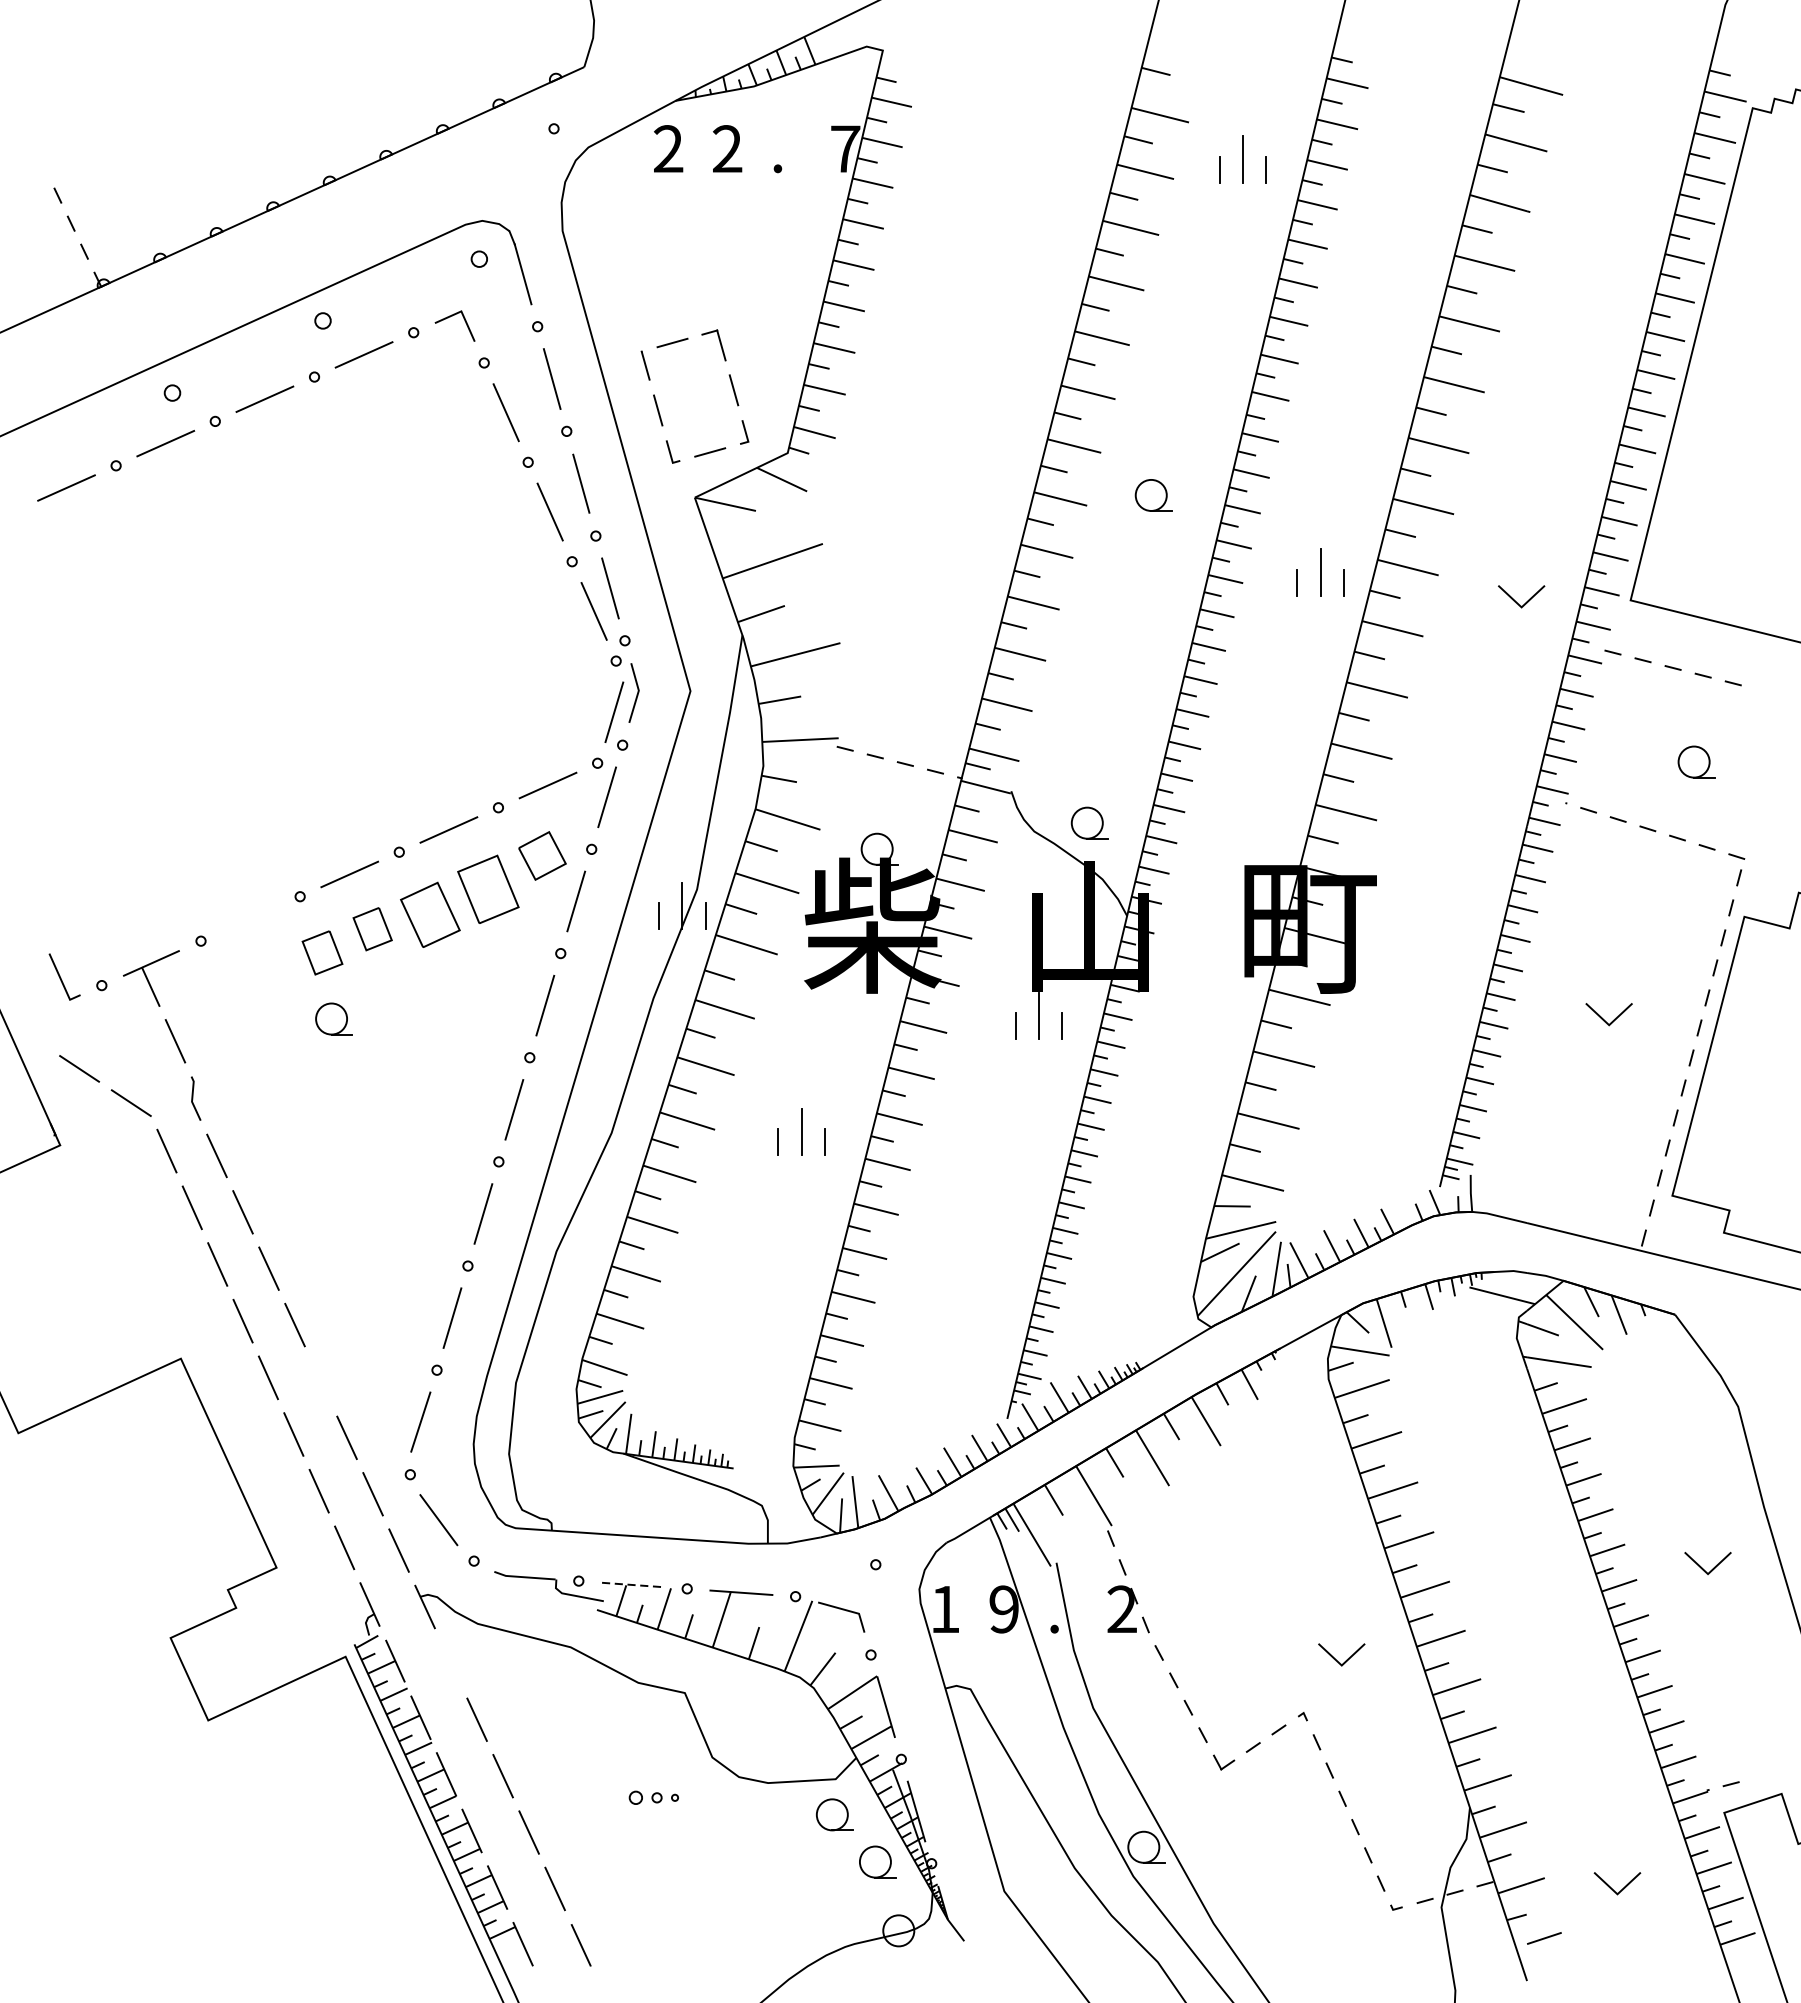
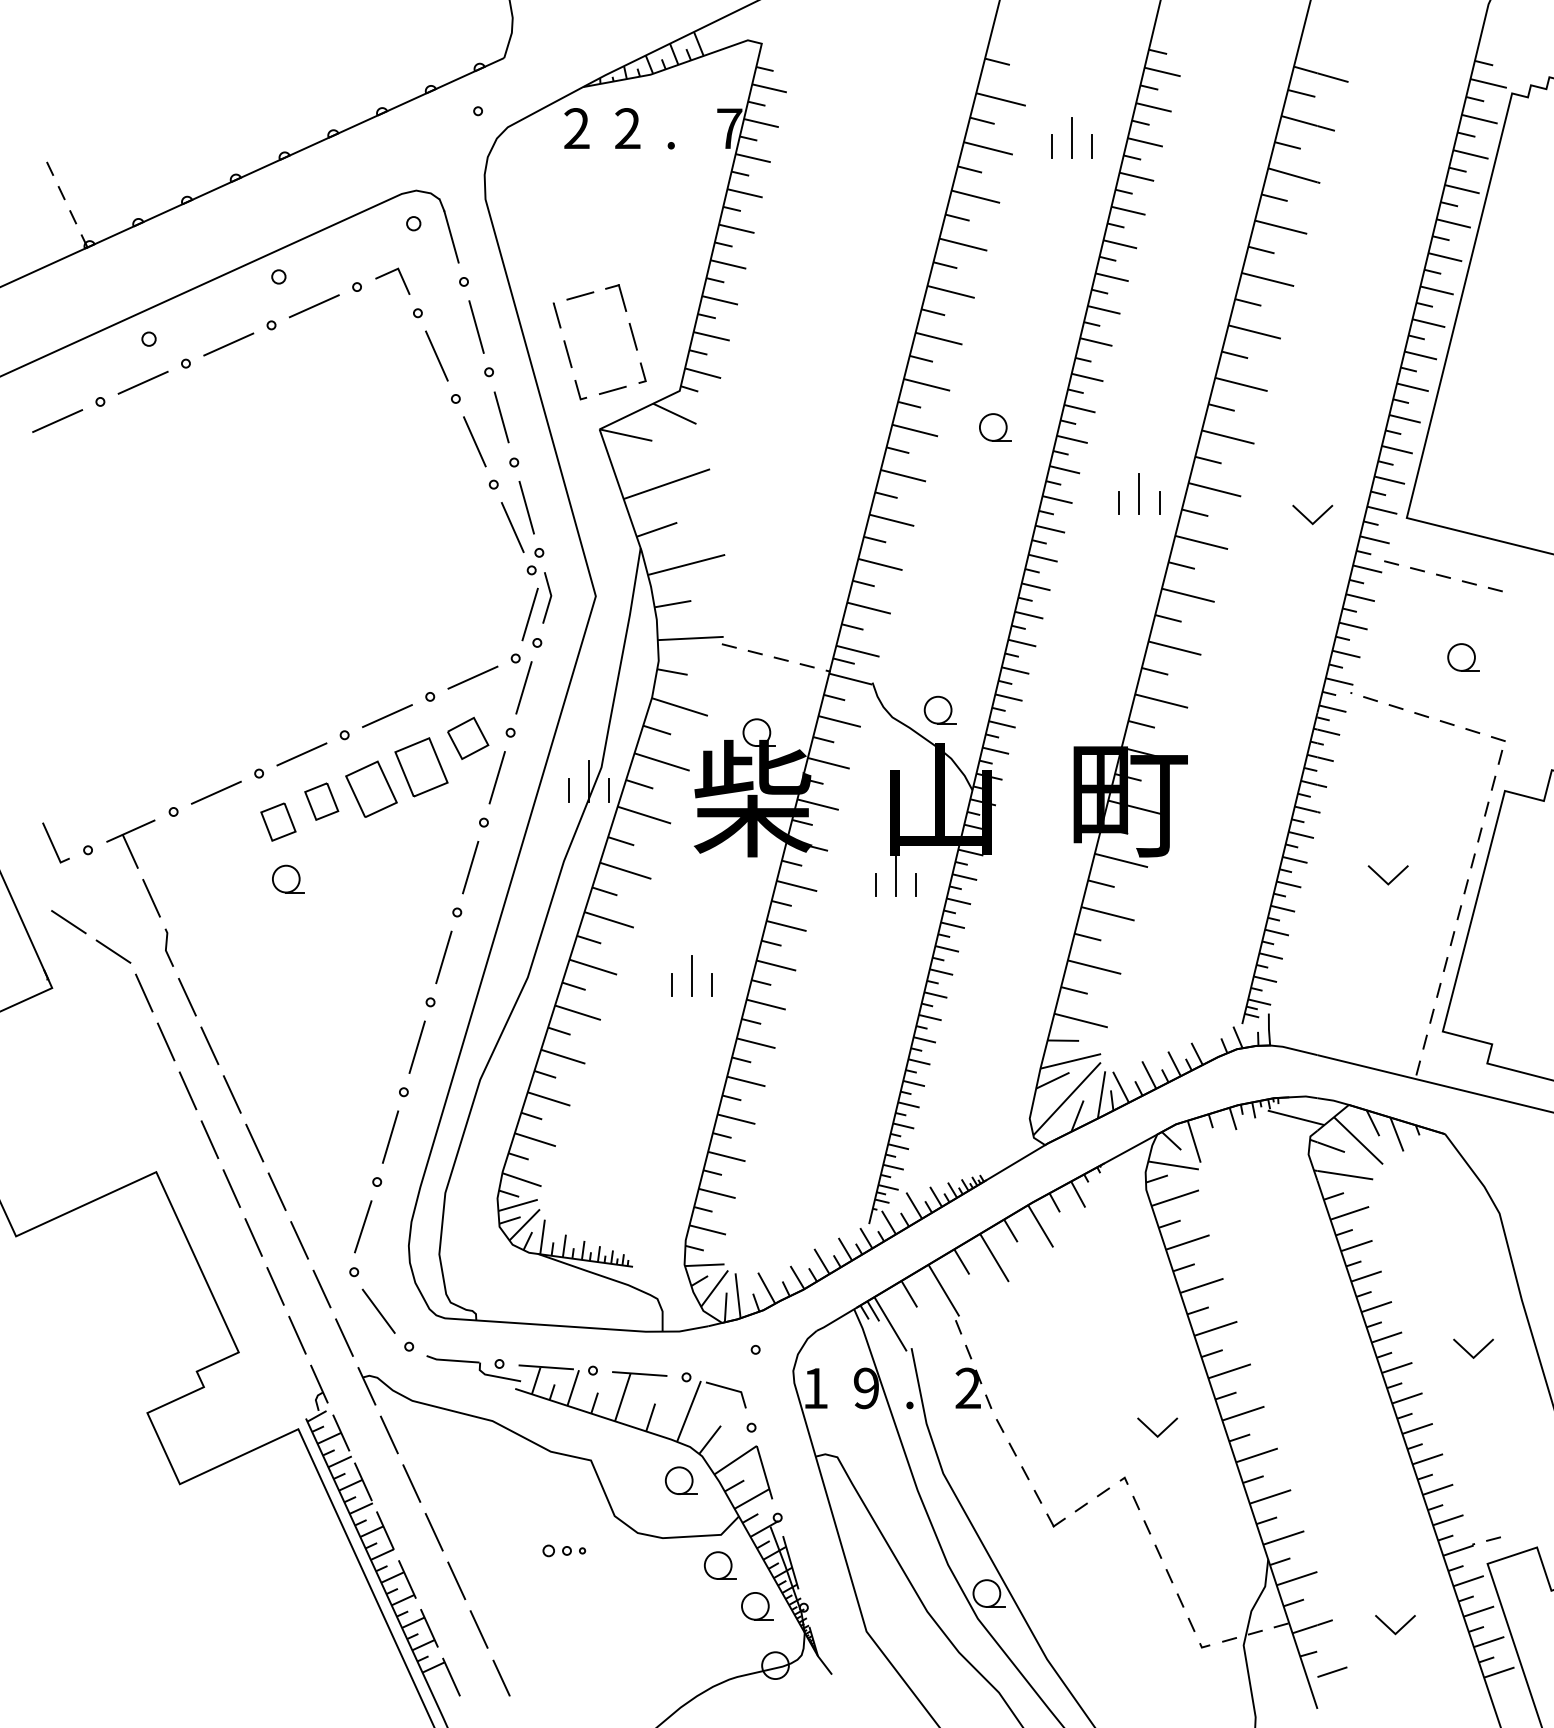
line: (249, 918) -> (215, 792), added
line: (320, 1381) -> (276, 1191), added
line: (633, 1585) -> (546, 1367), dashed -> solid
line: (450, 1662) -> (388, 1434), added
part: (789, 1716) -> (681, 1480), added

